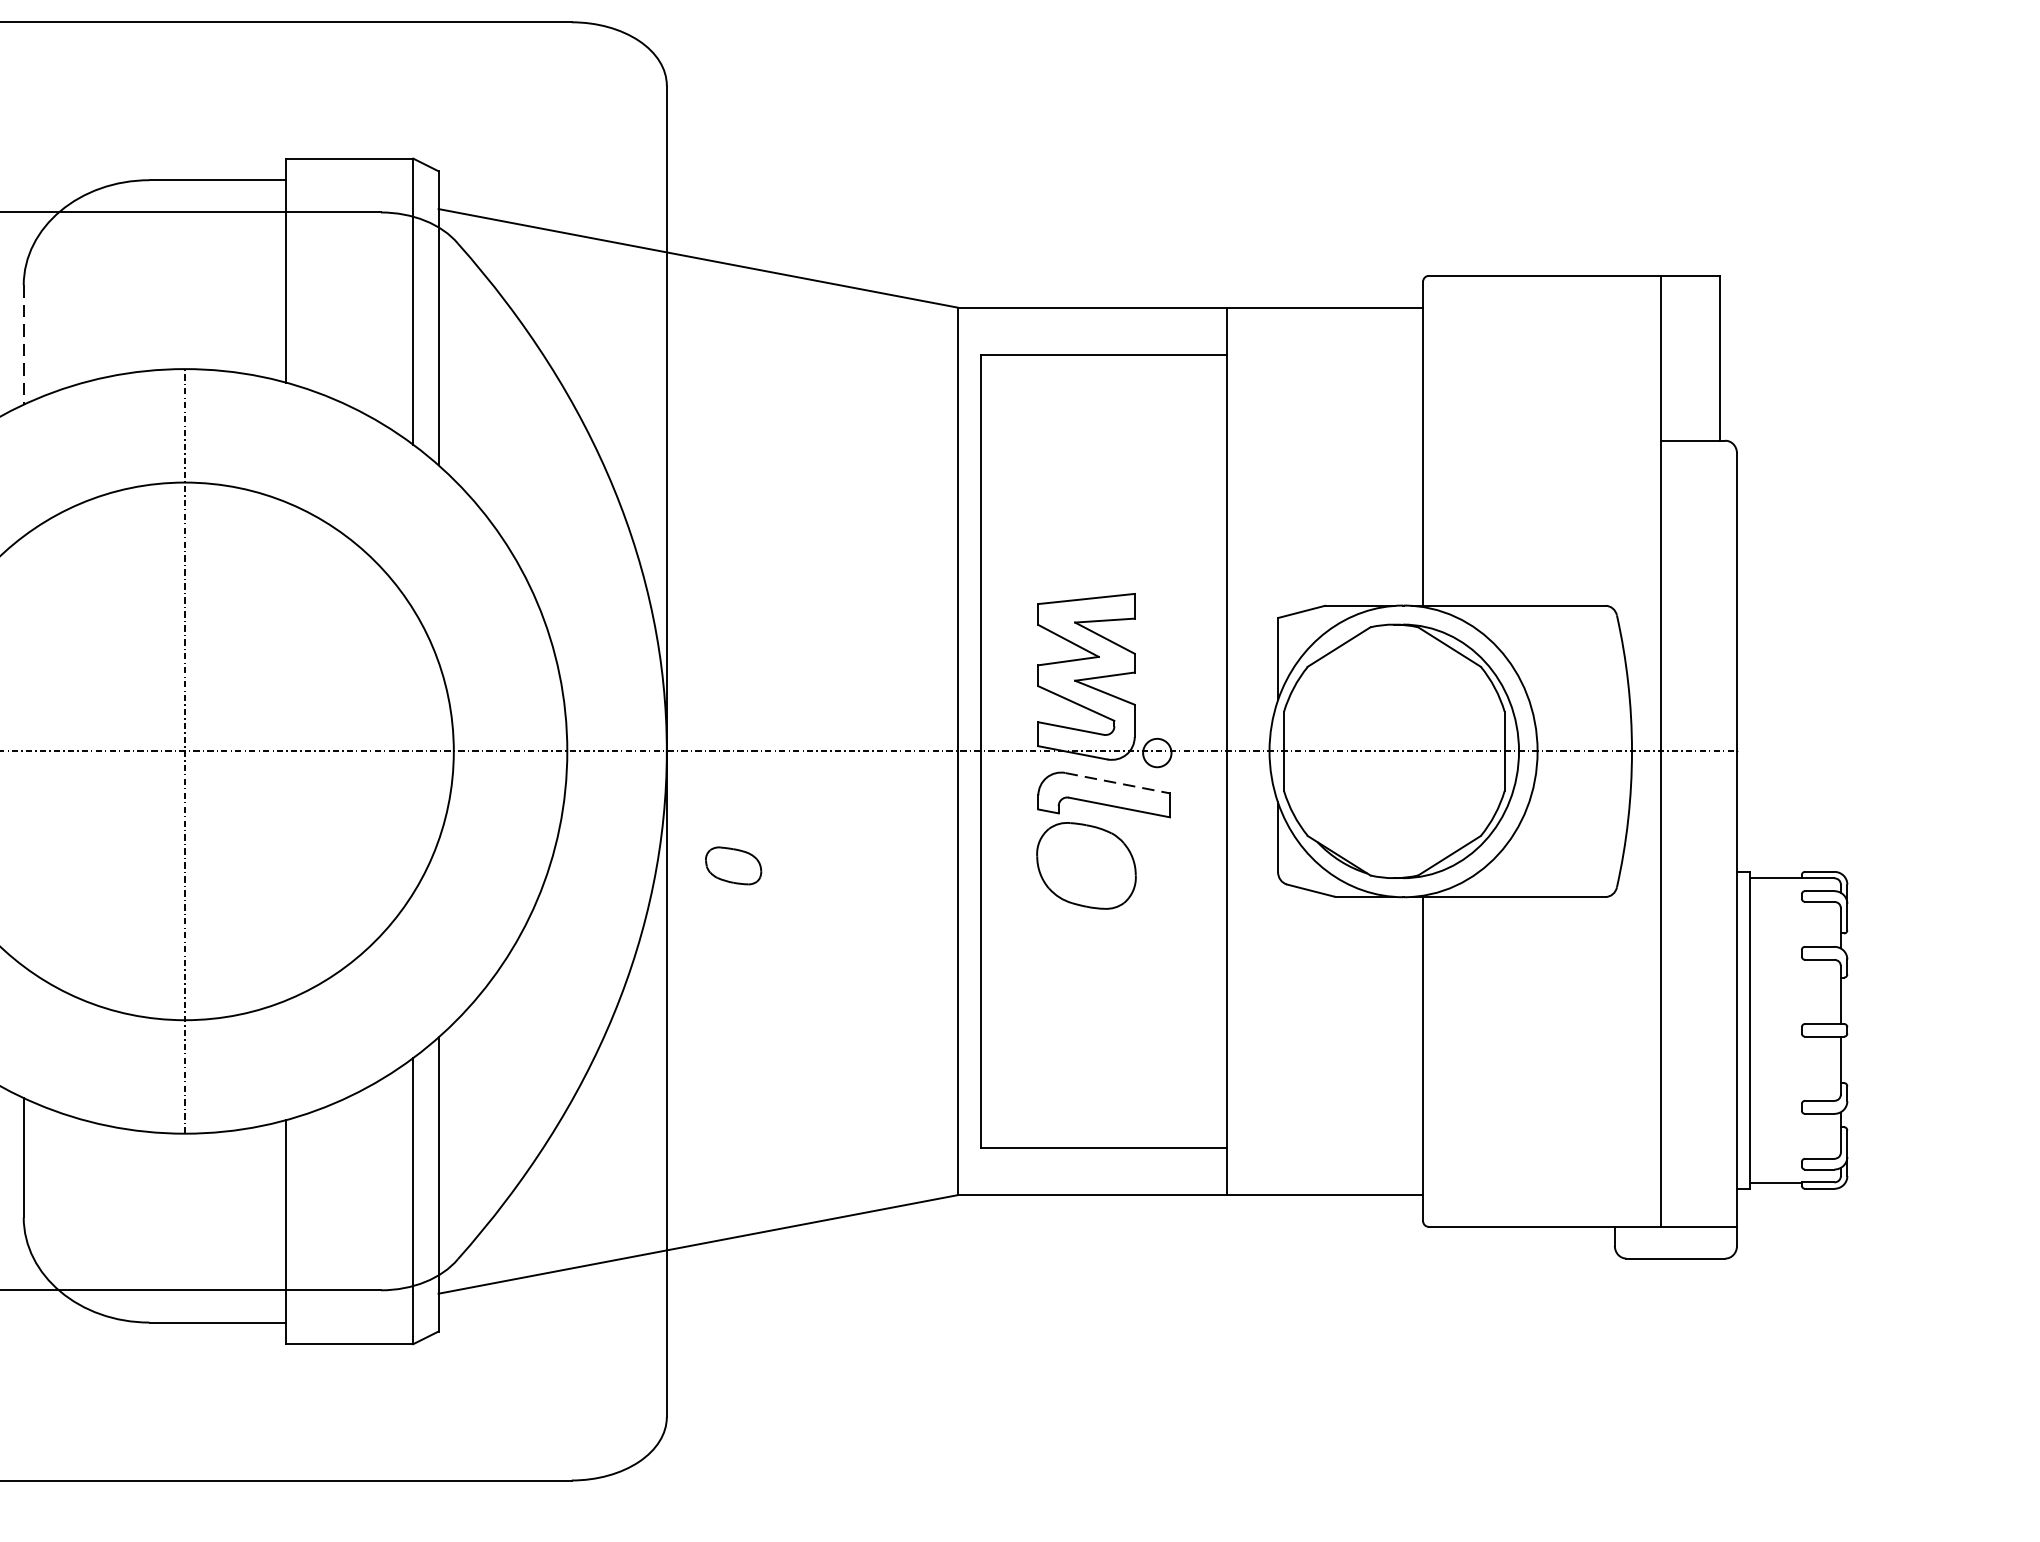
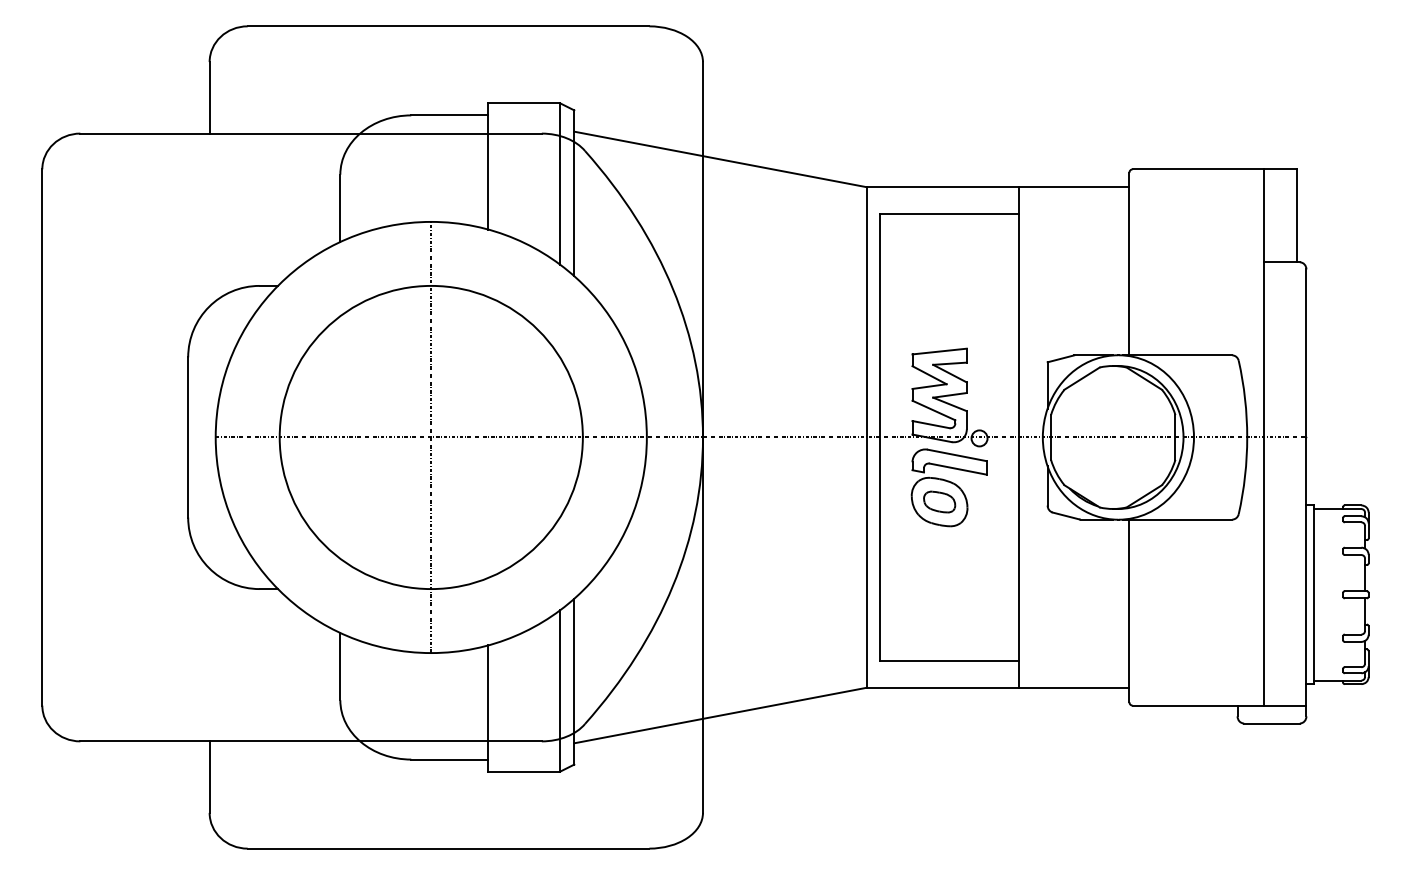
line: (24, 345) -> (340, 208), dashed -> solid
line: (1118, 783) -> (957, 455), dashed -> solid
part: (733, 864) -> (939, 501), moved

